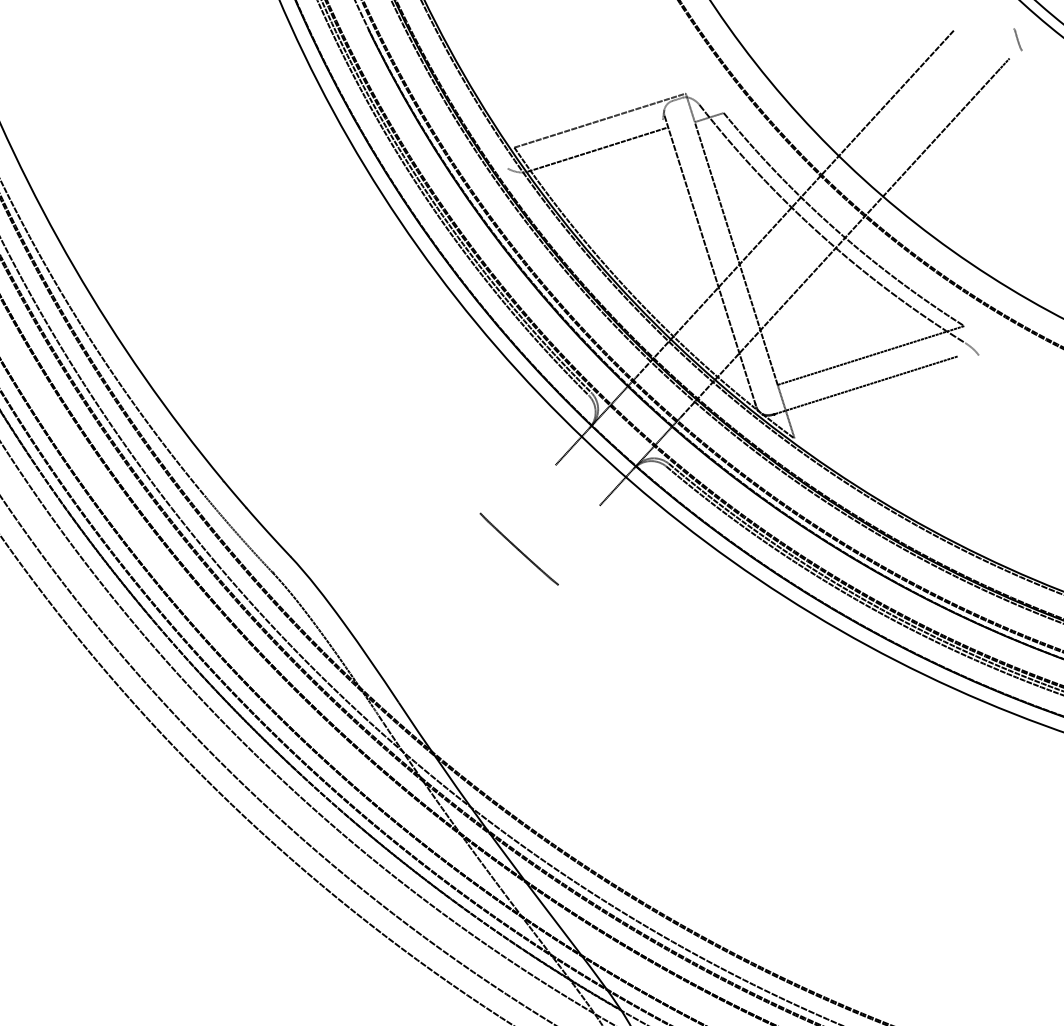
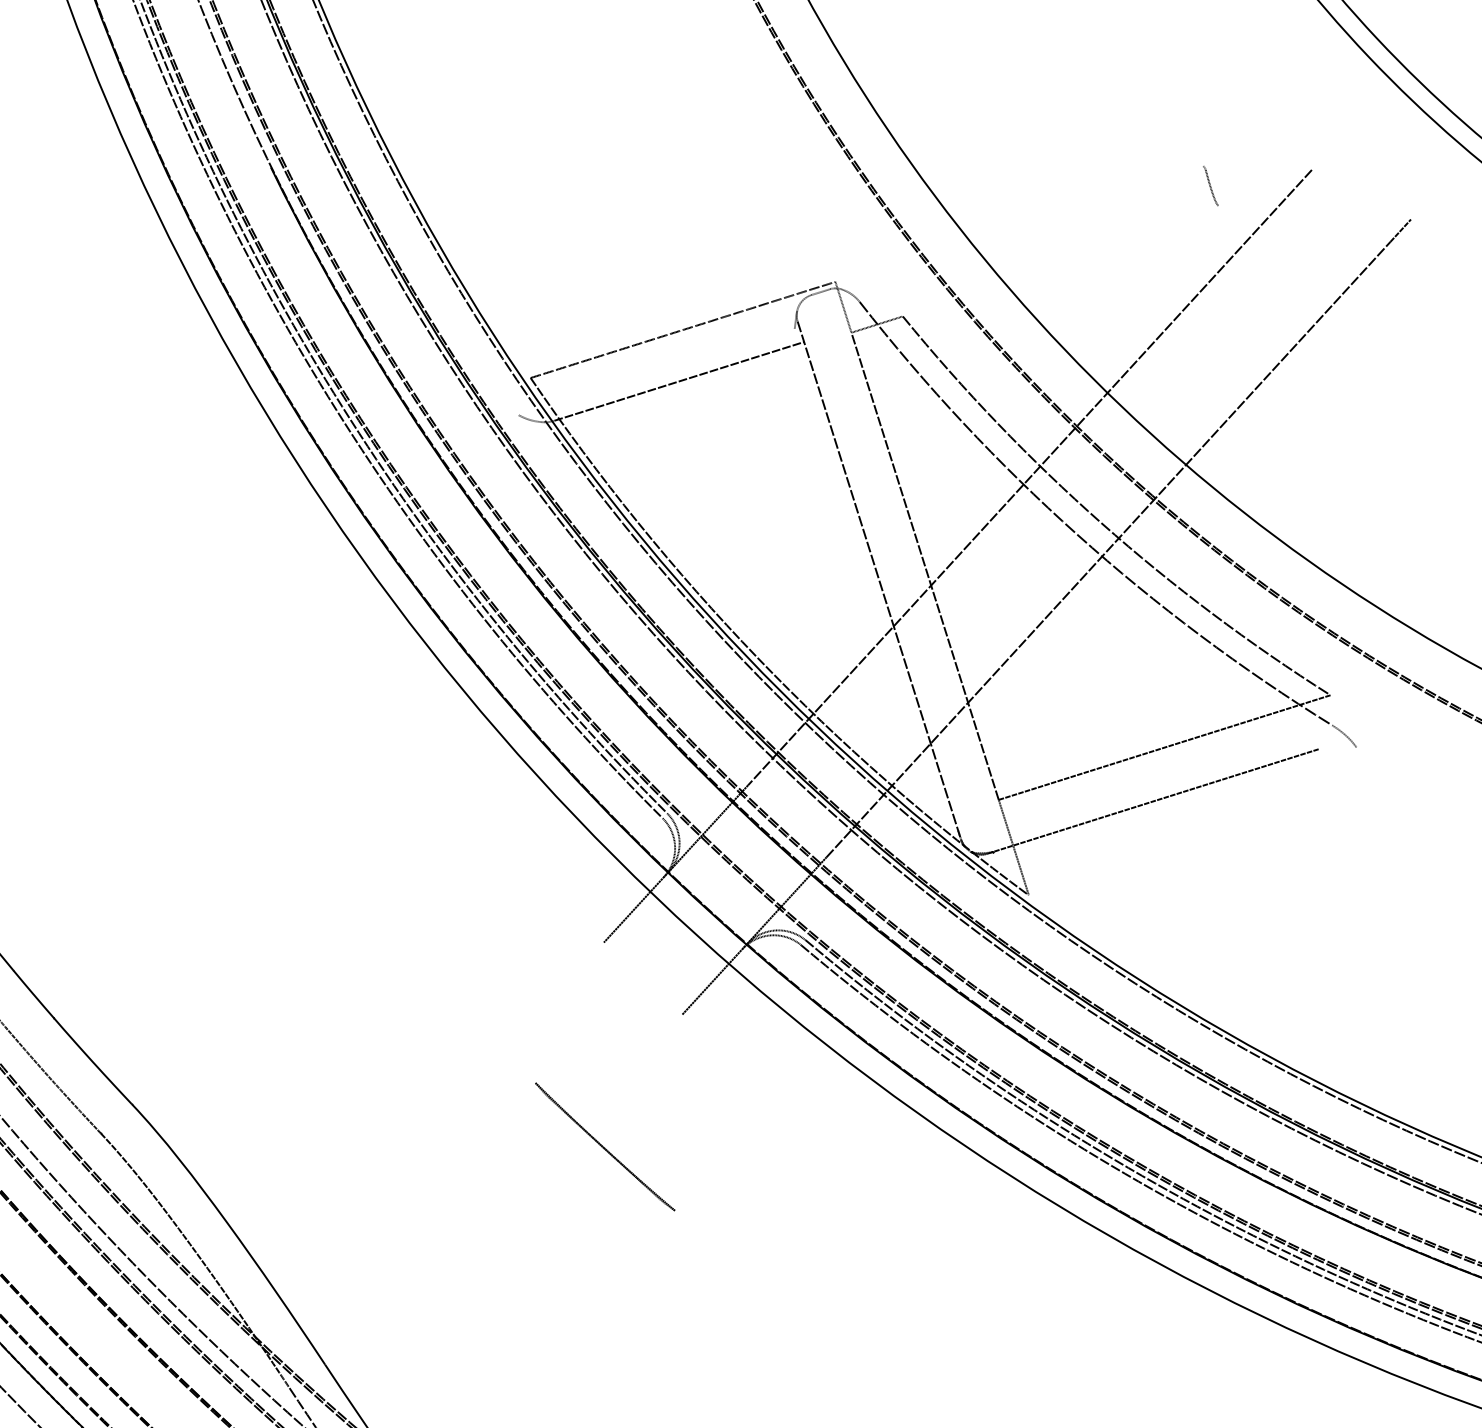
line: (1017, 39) -> (1209, 185), moved
line: (518, 548) -> (603, 1145), moved

